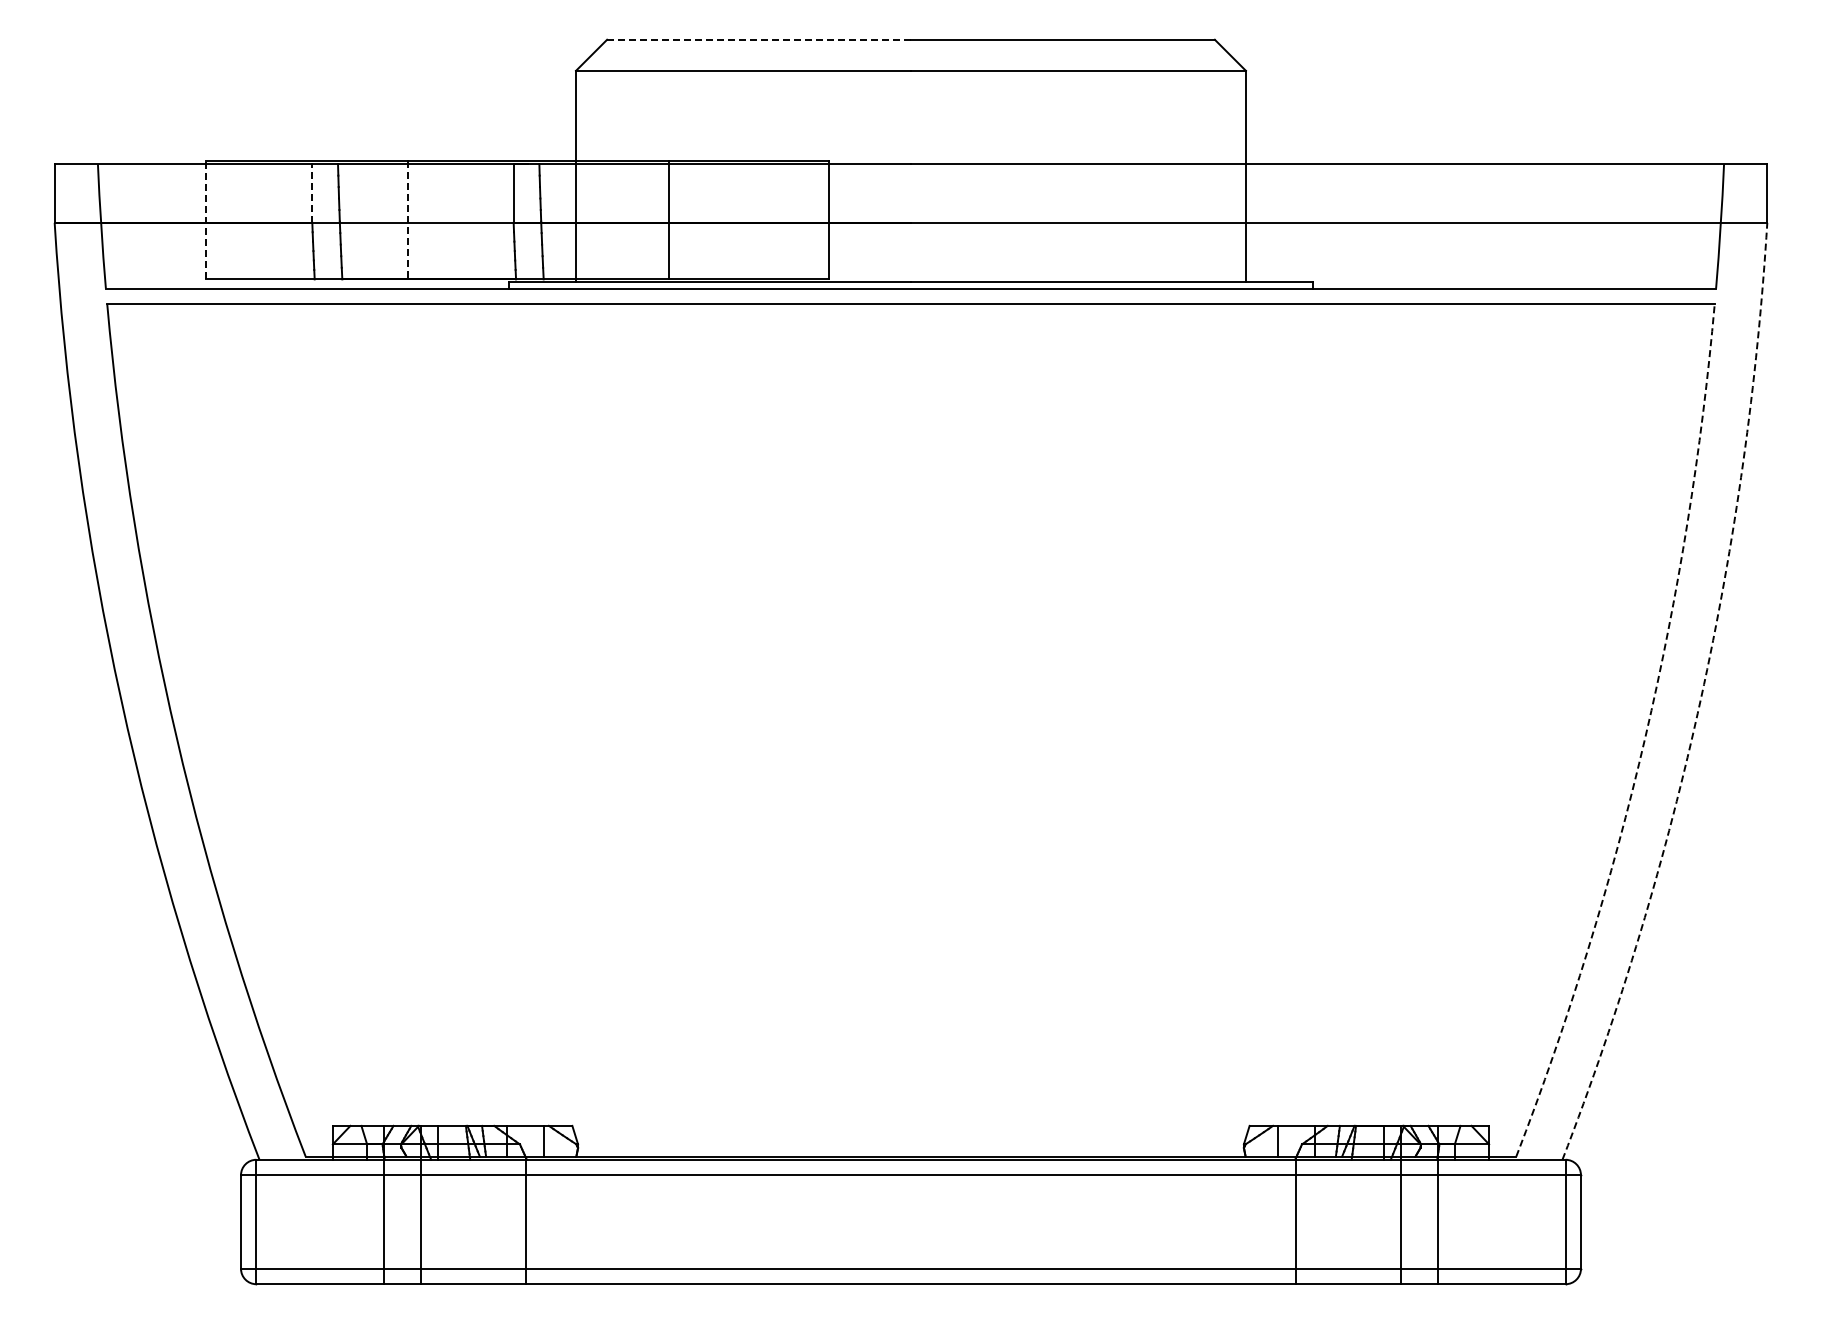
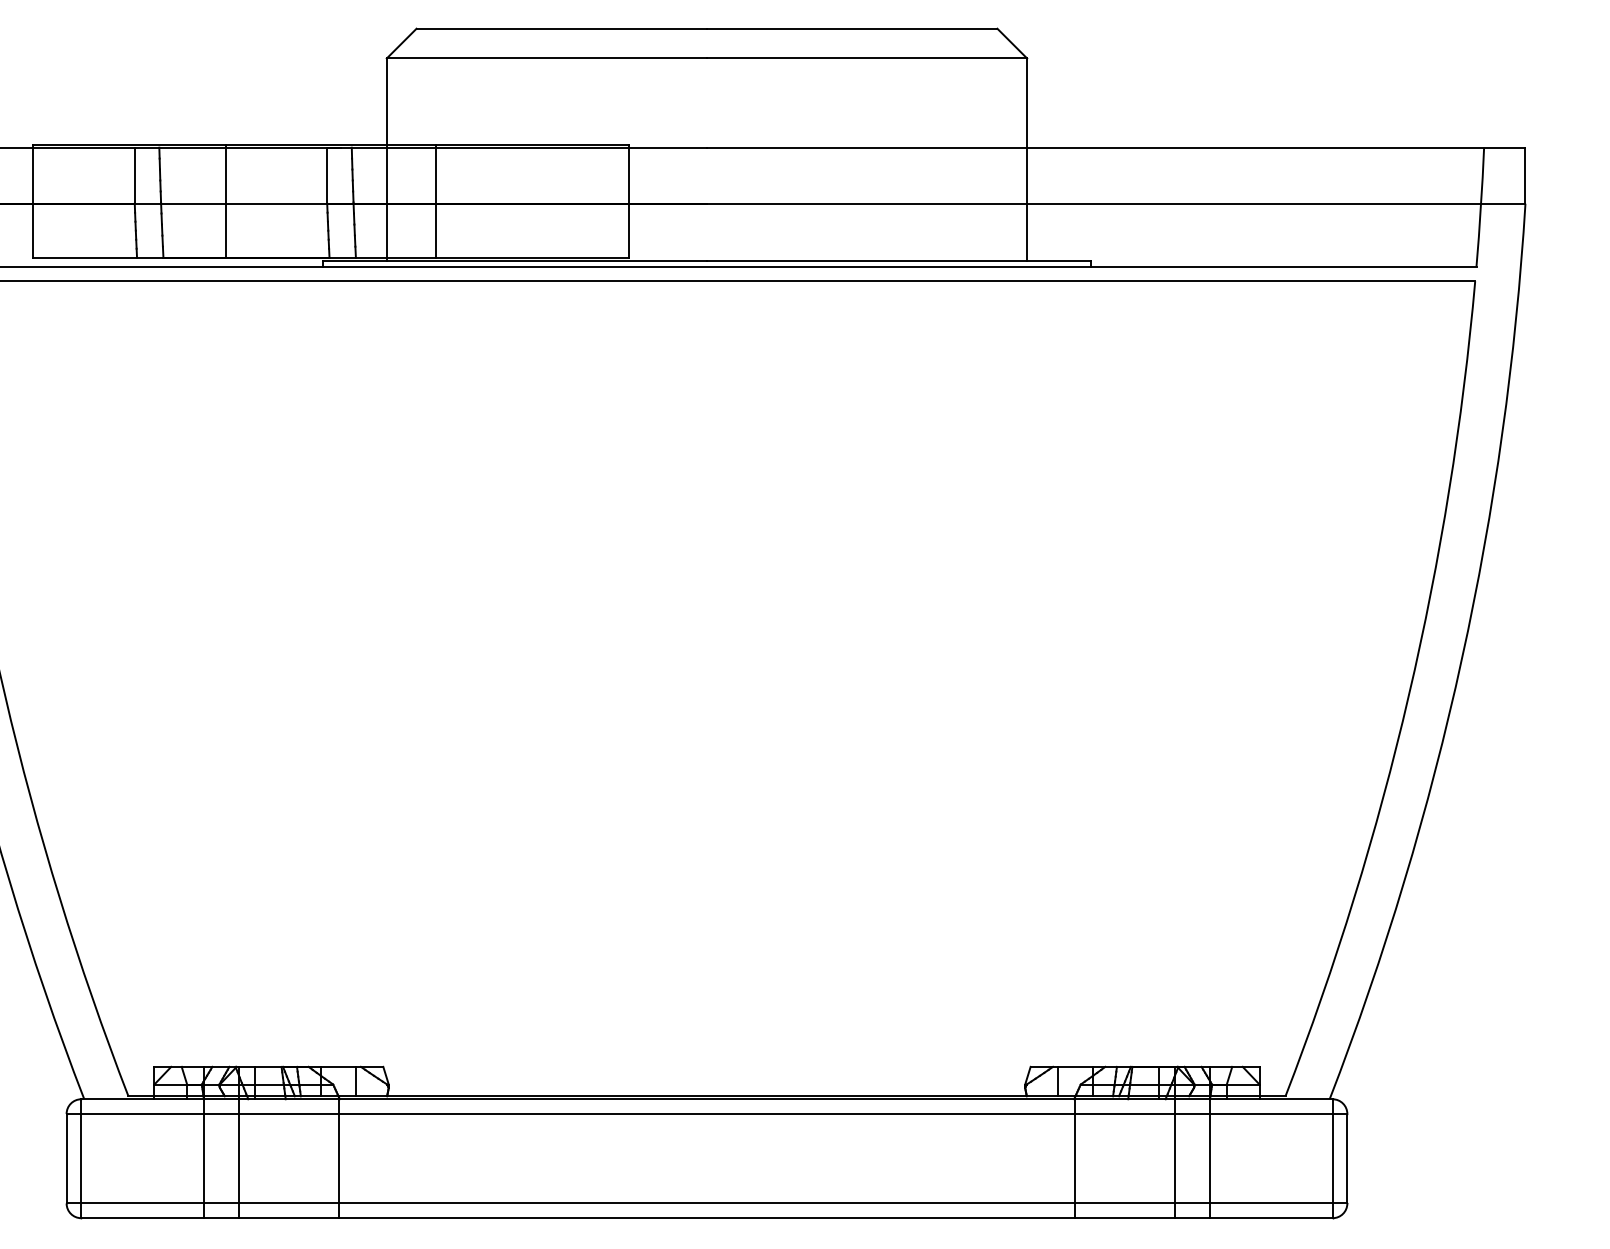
line: (759, 39) -> (562, 28), dashed -> solid
line: (312, 193) -> (134, 175), dashed -> solid
line: (206, 219) -> (33, 200), dashed -> solid
line: (407, 220) -> (225, 201), dashed -> solid
line: (668, 220) -> (436, 201), moved
arc: (1700, 699) -> (1461, 659), dashed -> solid
arc: (1645, 737) -> (1409, 695), dashed -> solid

